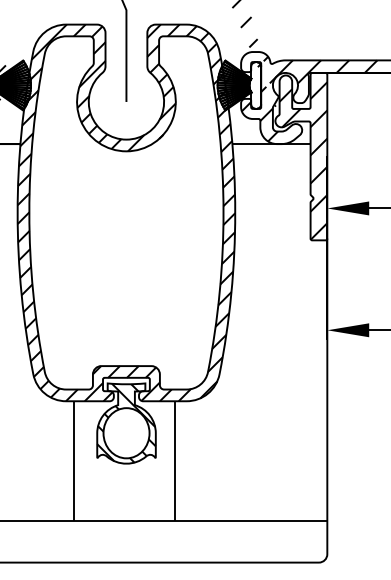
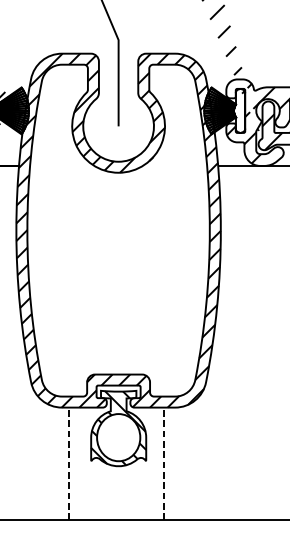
line: (74, 461) -> (69, 464), solid -> dashed
line: (174, 461) -> (163, 464), solid -> dashed

